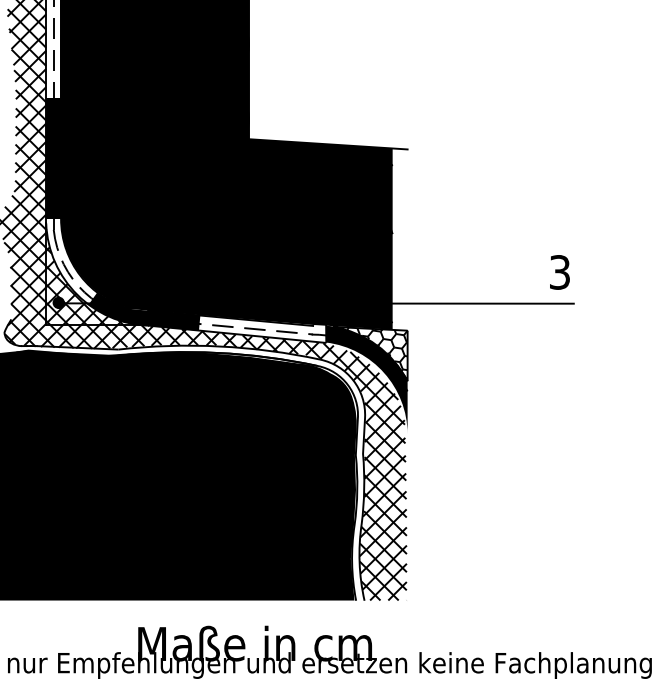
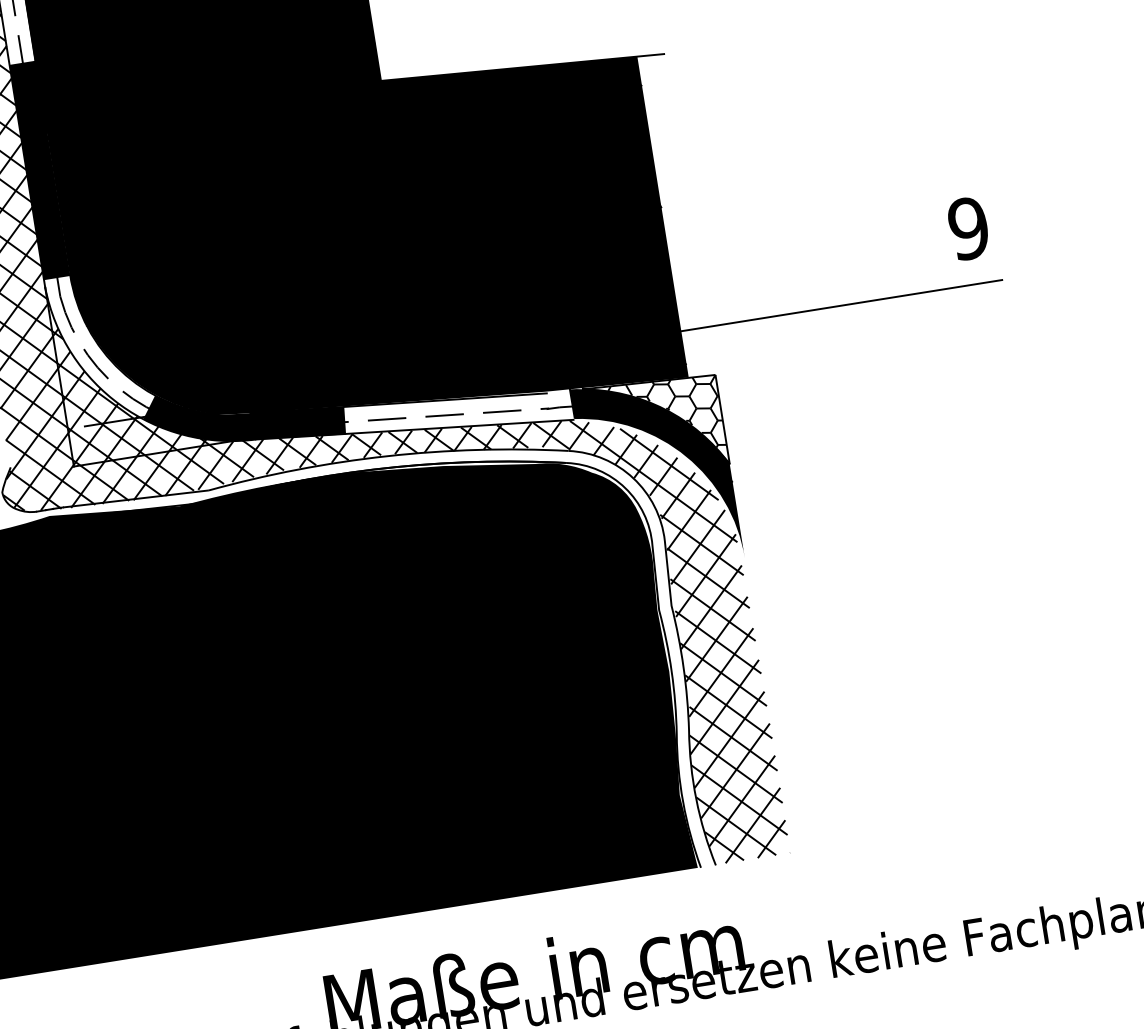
text: (559, 272) -> (967, 228), 3 -> 9
fill: (58, 302) -> (89, 424), removed

